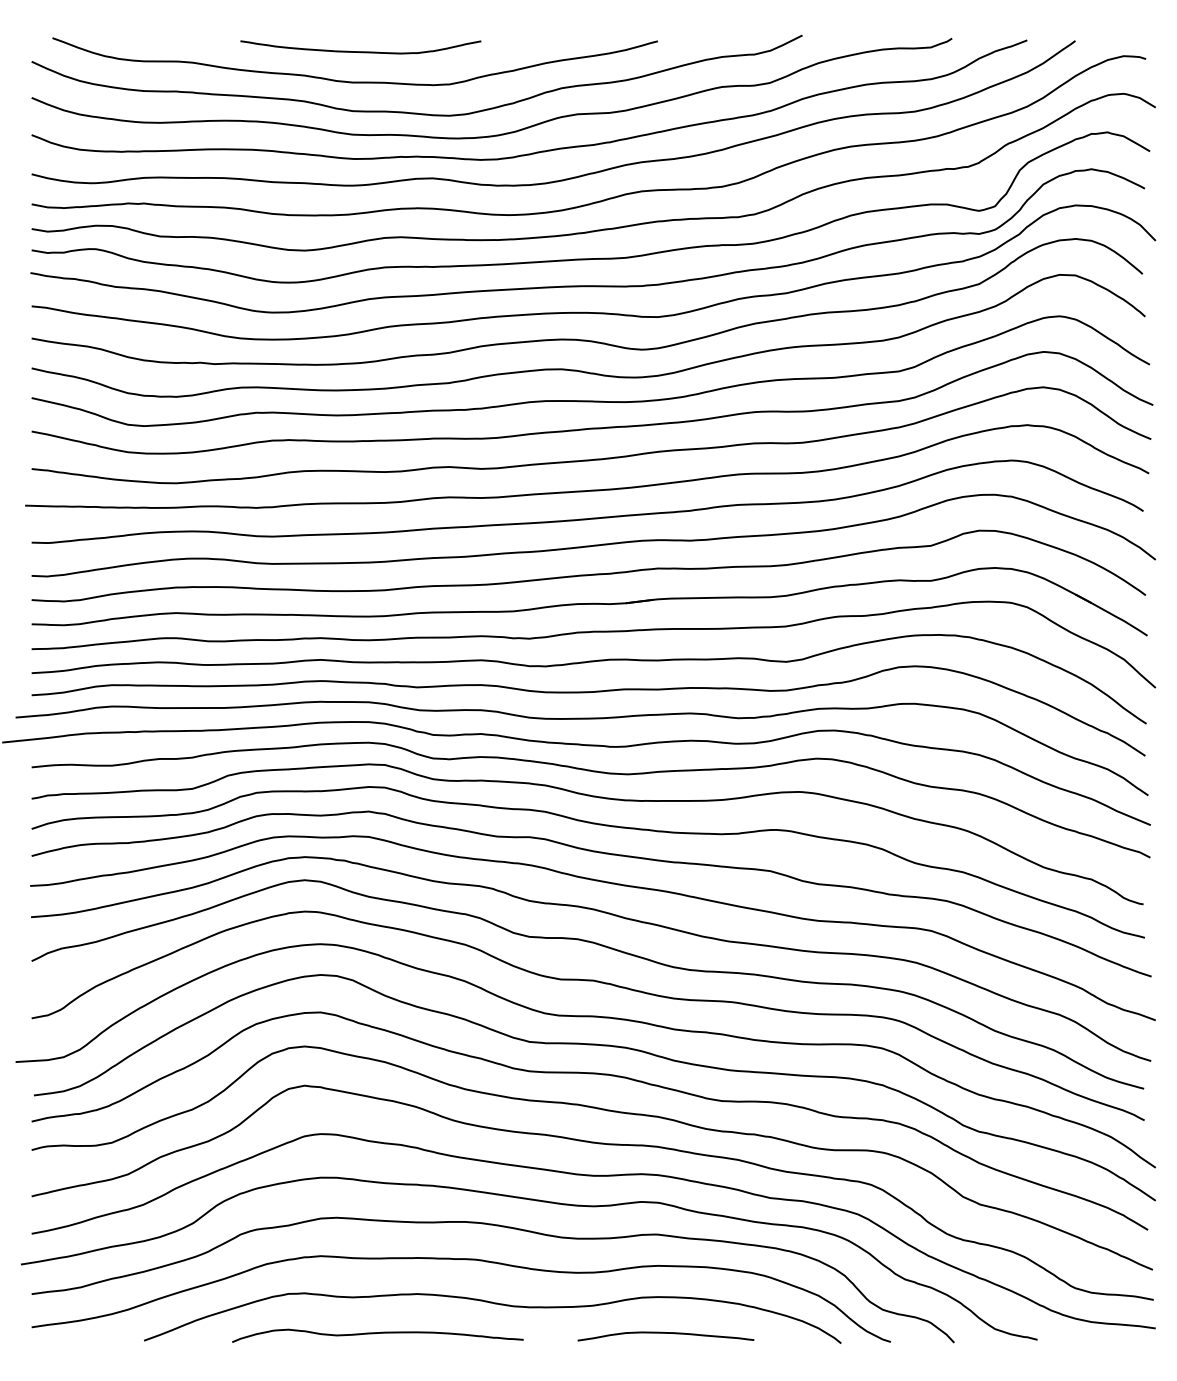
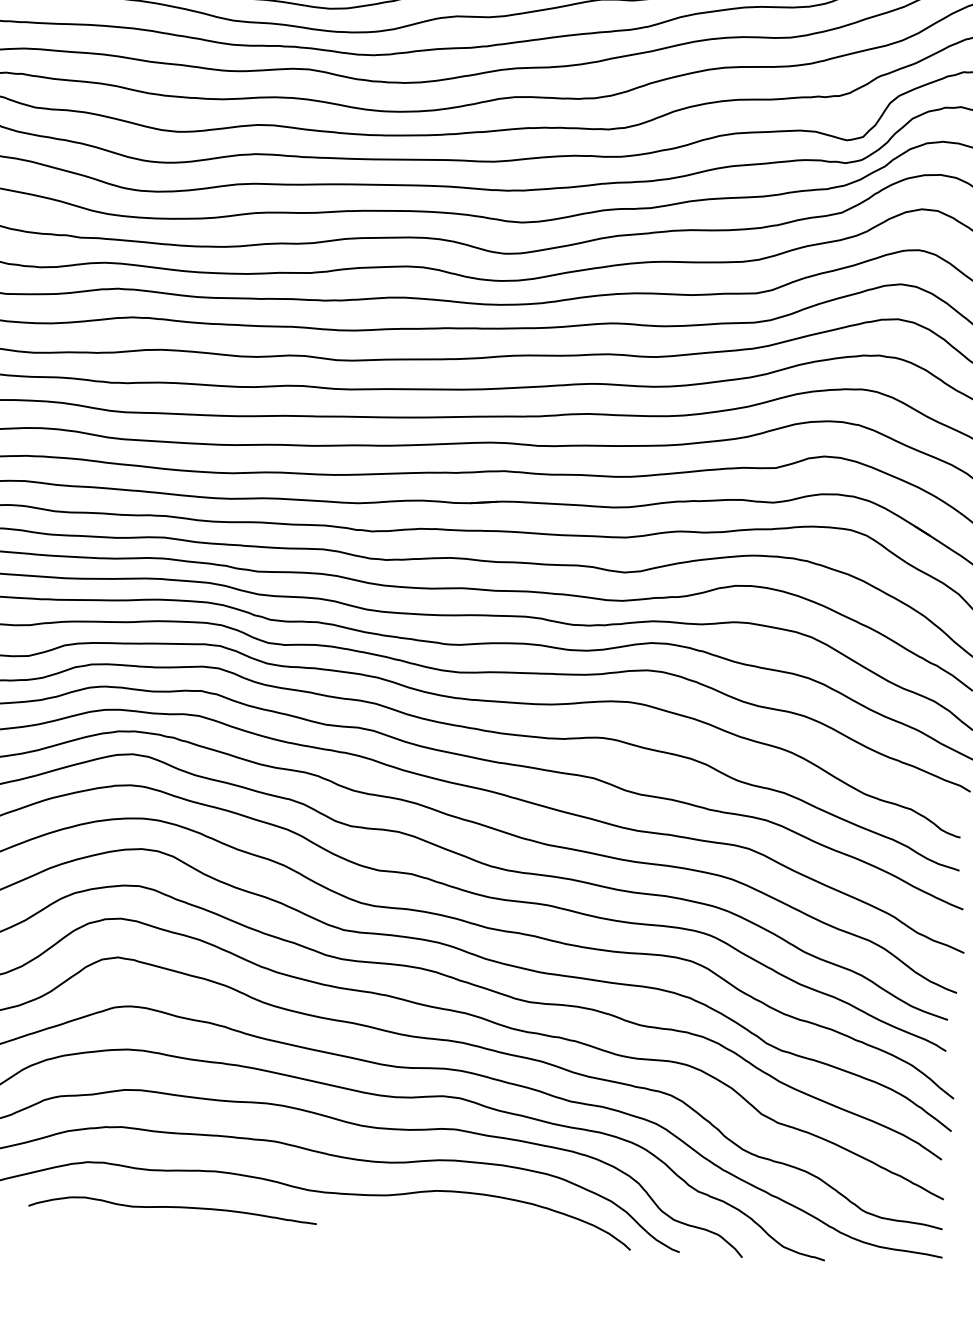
curve: (665, 1333) -> (457, 1227), removed

